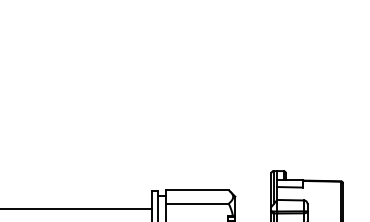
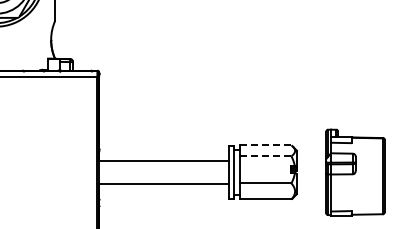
line: (196, 190) -> (265, 145), solid -> dashed
line: (196, 203) -> (265, 156), solid -> dashed

